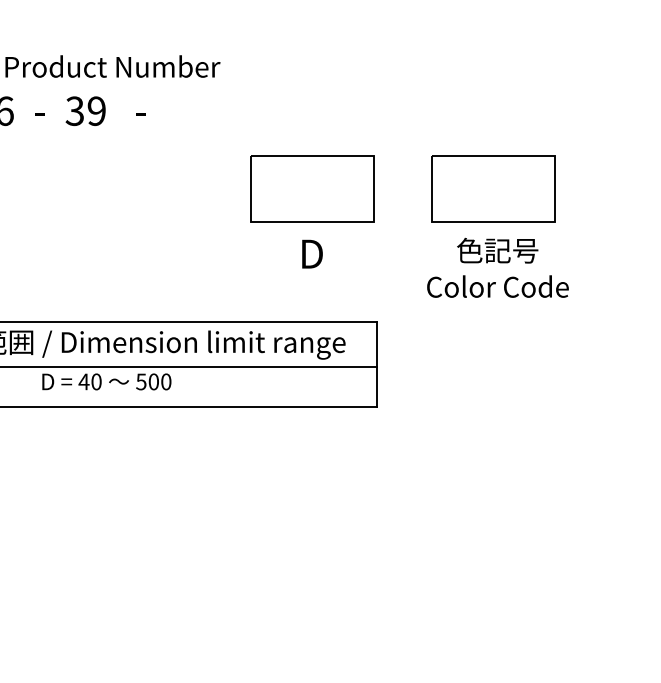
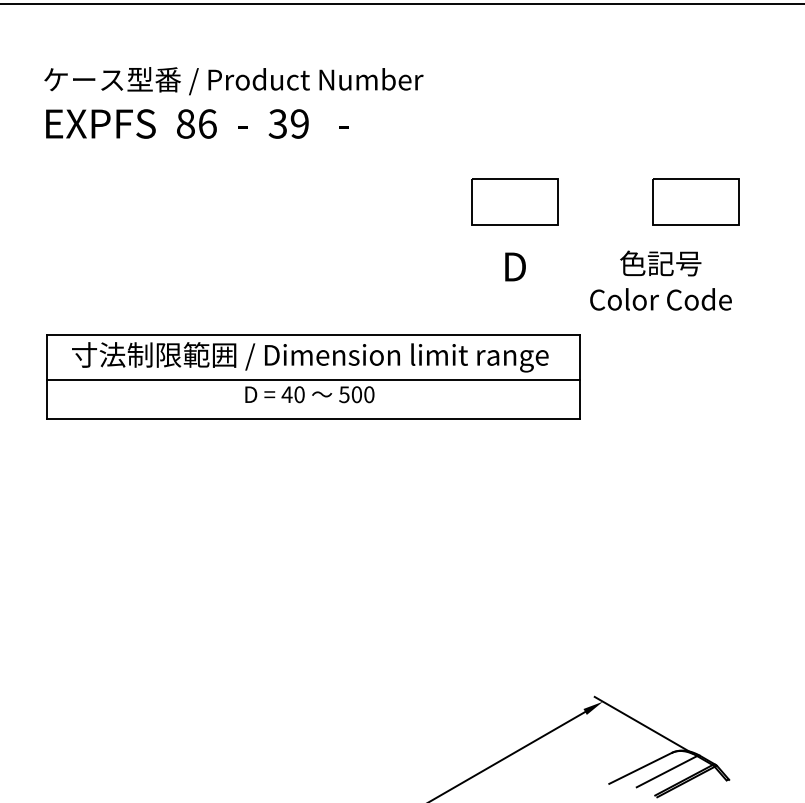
part: (312, 188) -> (515, 201), size x0.7
part: (493, 188) -> (696, 201), size x0.7
text: (497, 267) -> (660, 280), moved

